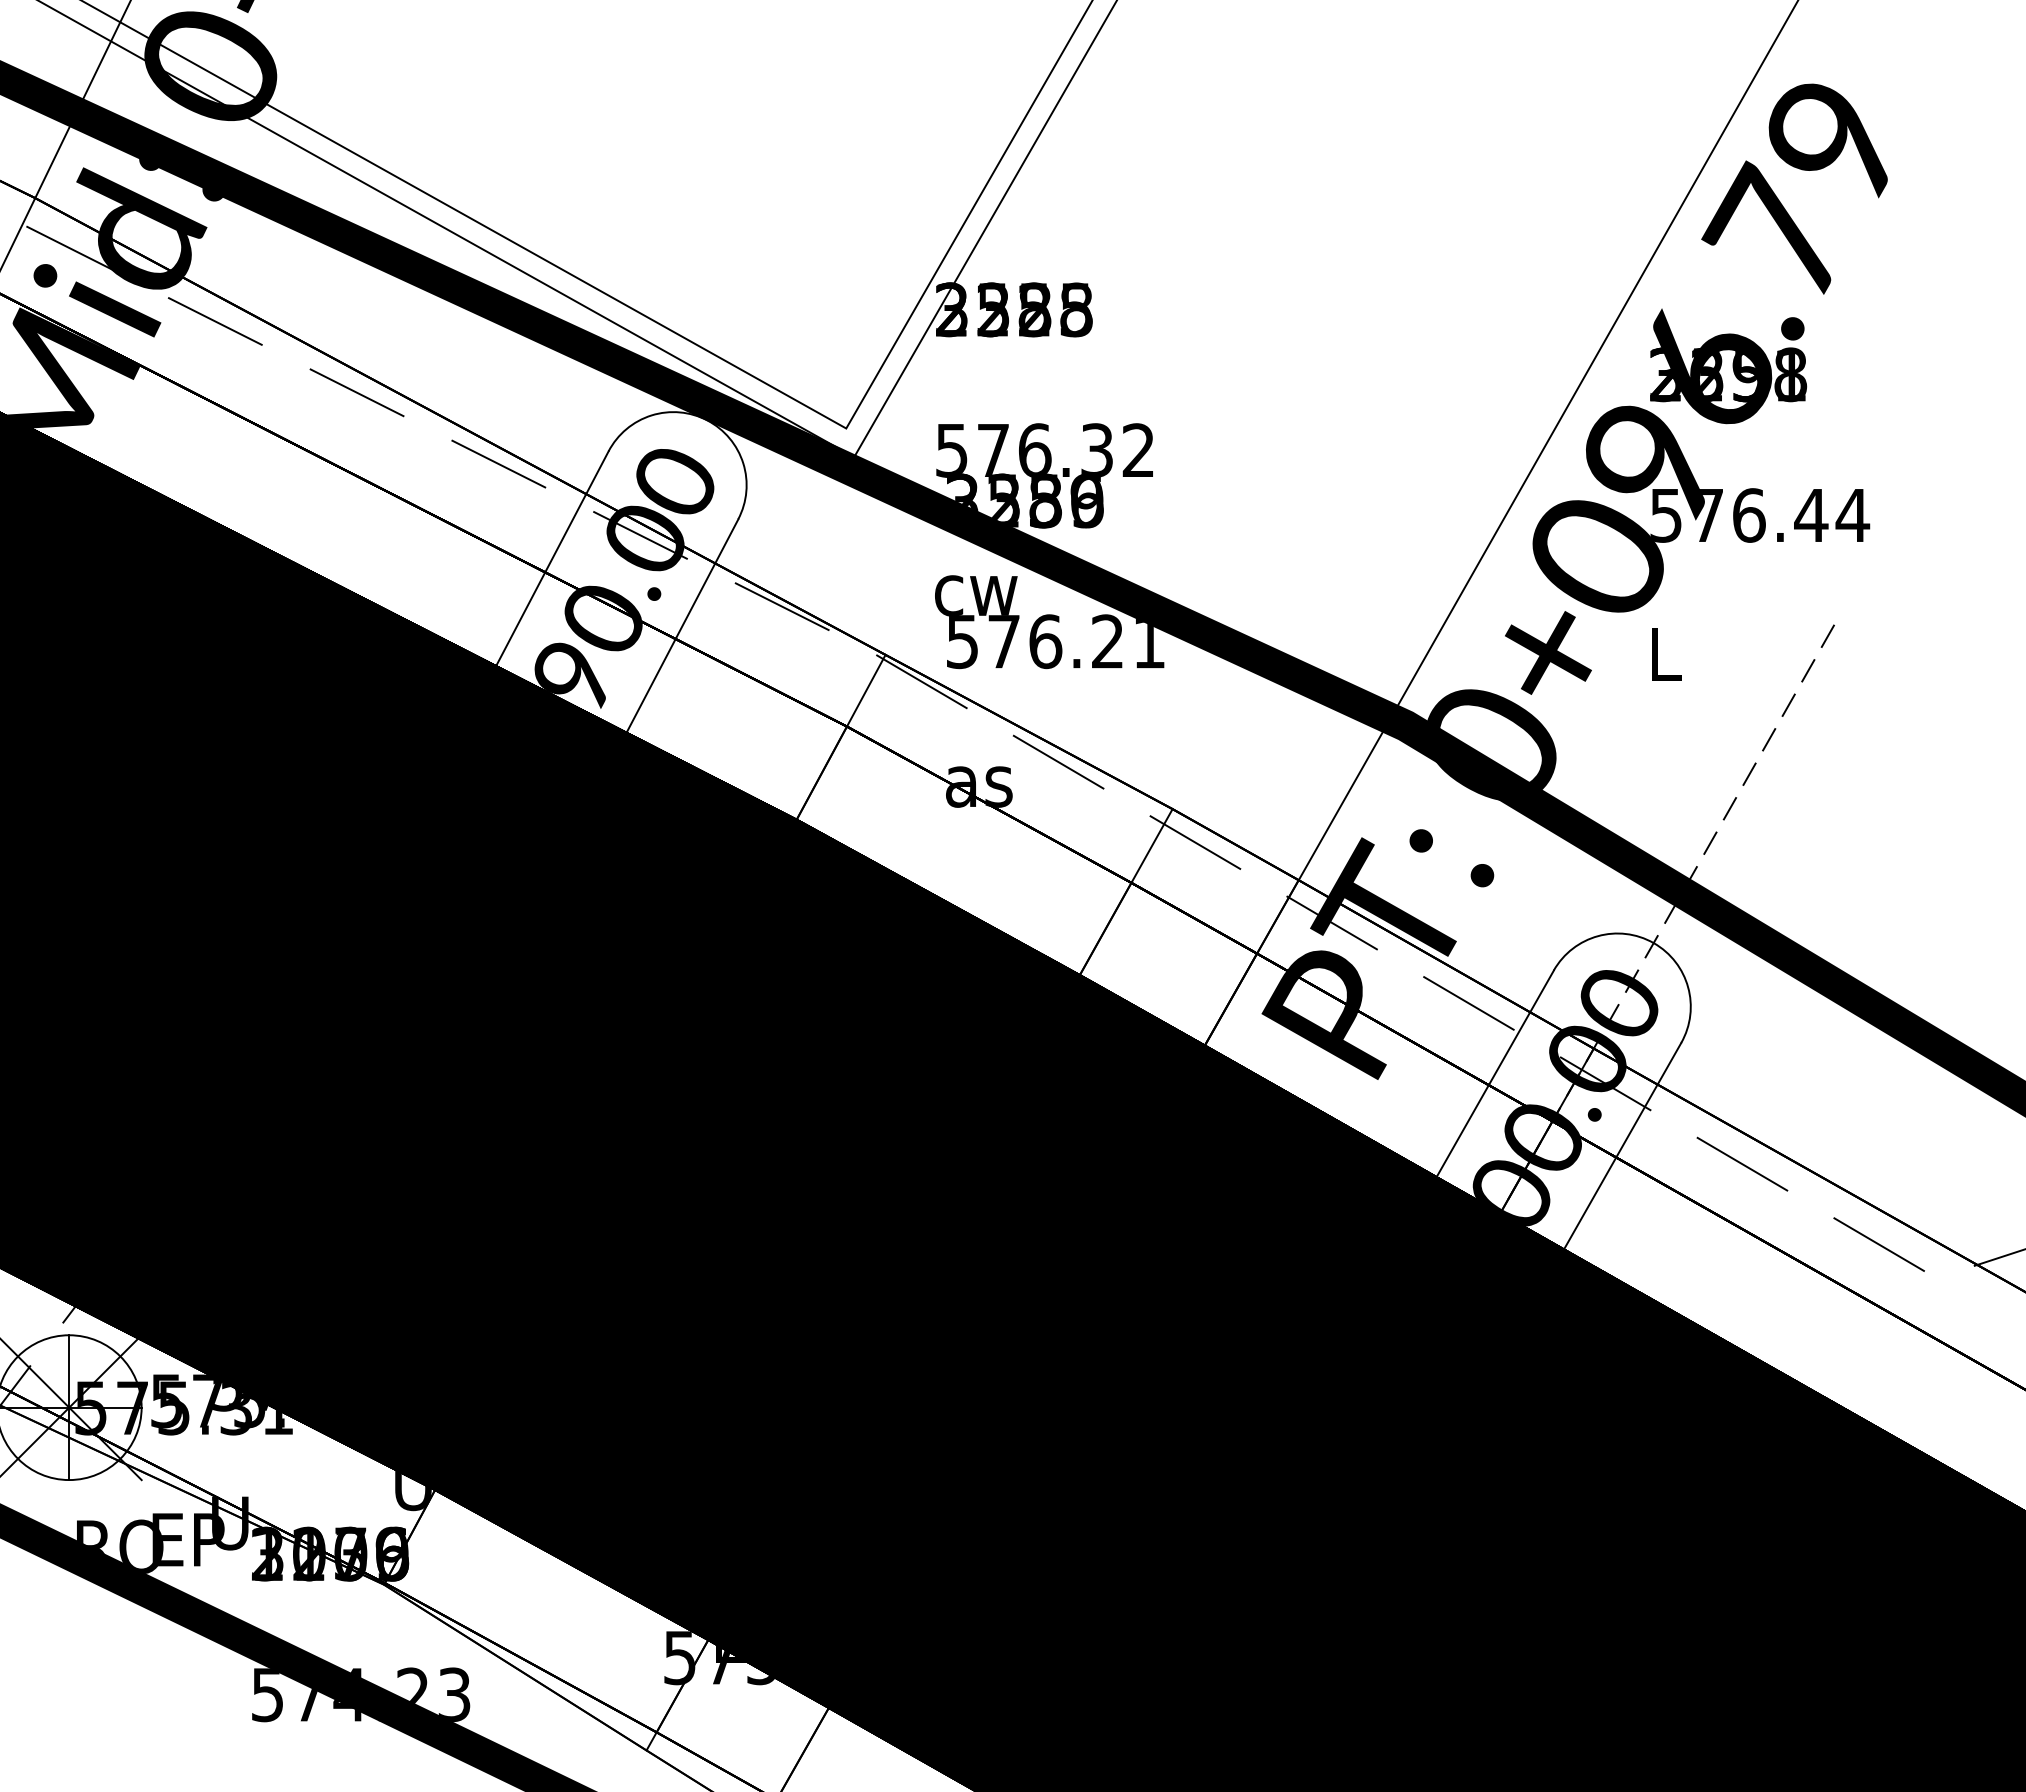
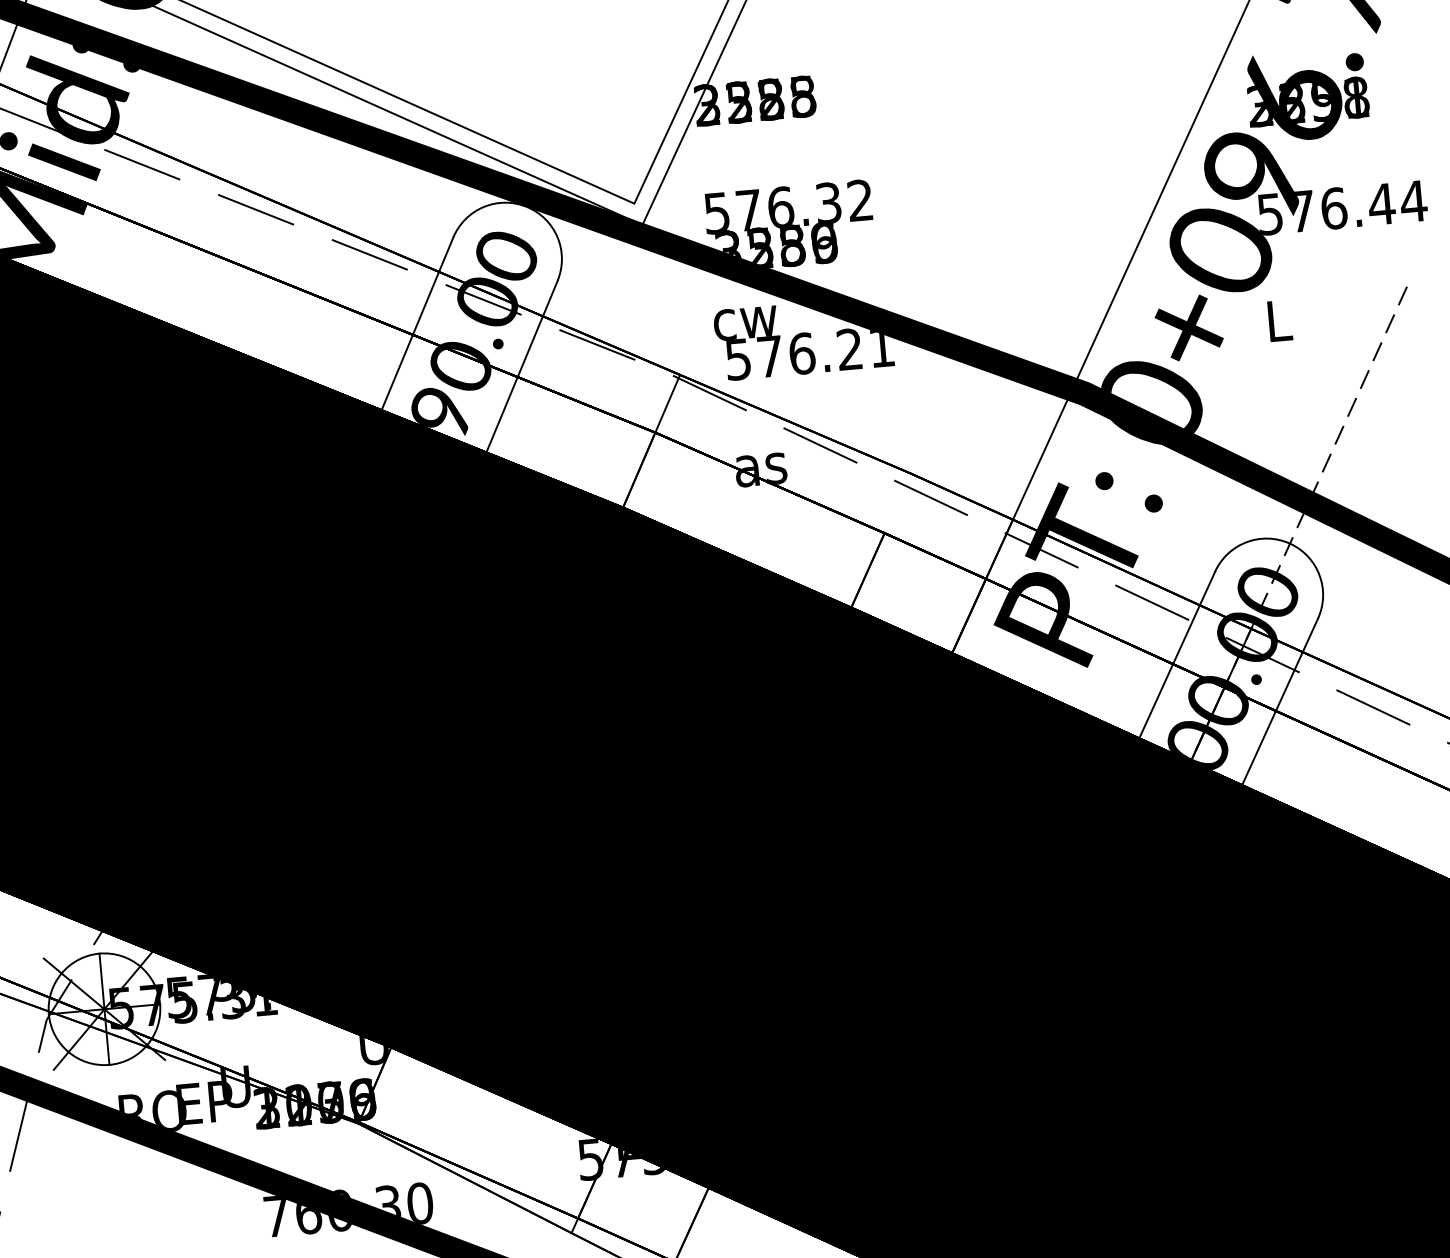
line: (1151, 845) -> (897, 503), removed
text: (361, 1694) -> (348, 1209), 574.23 -> 760.30

